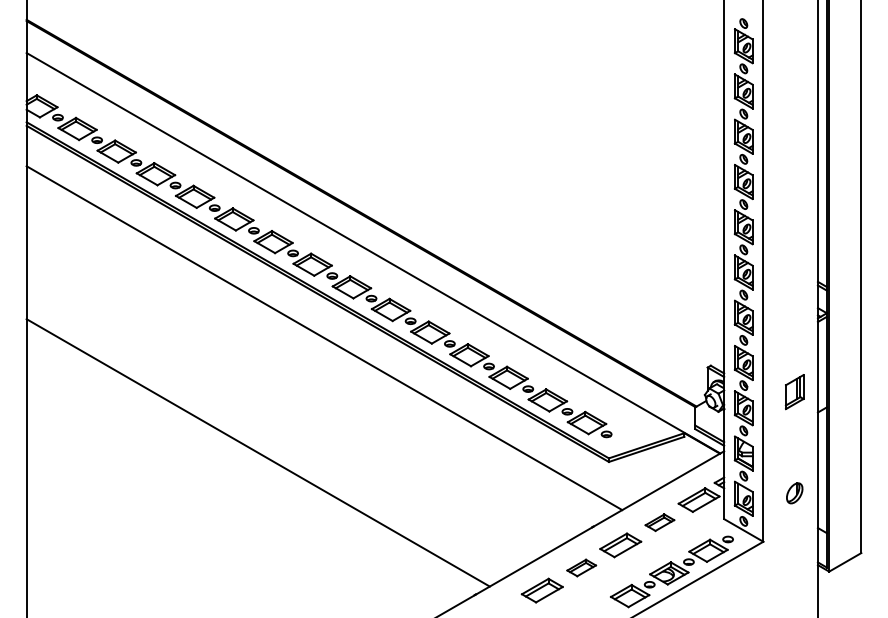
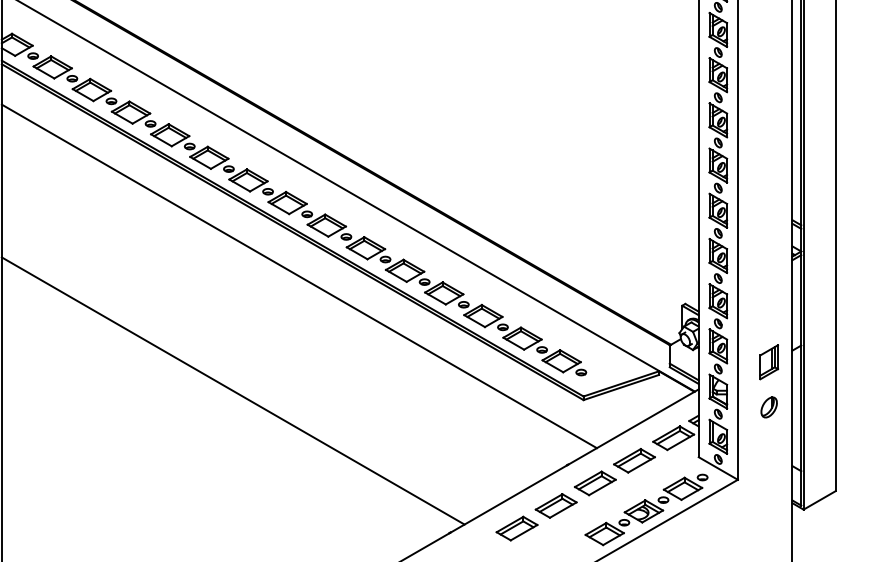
part: (794, 392) -> (768, 362), moved
part: (794, 493) -> (768, 407), moved
part: (659, 522) -> (634, 460), size x1.43
part: (581, 567) -> (556, 505), size x1.43

